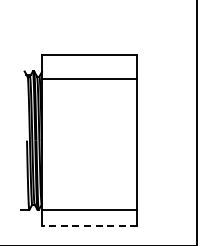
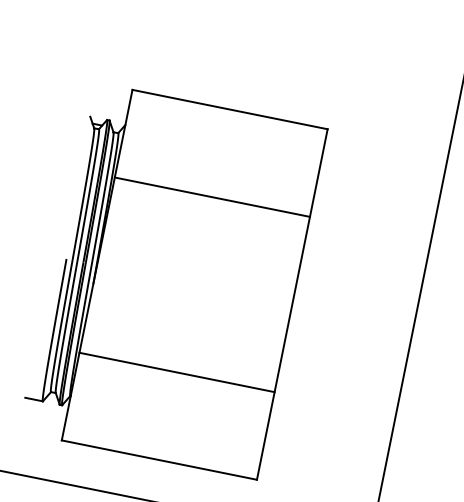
line: (89, 78) -> (212, 196), moved
line: (89, 209) -> (176, 372), moved
line: (89, 226) -> (158, 460), dashed -> solid

